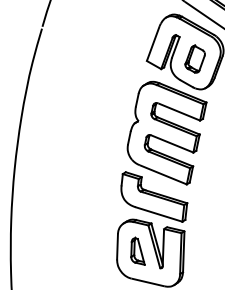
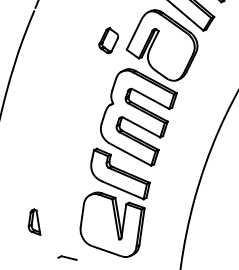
part: (194, 58) -> (108, 40), moved
part: (136, 251) -> (34, 221), moved

